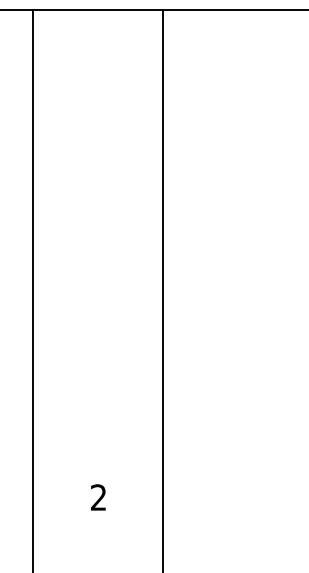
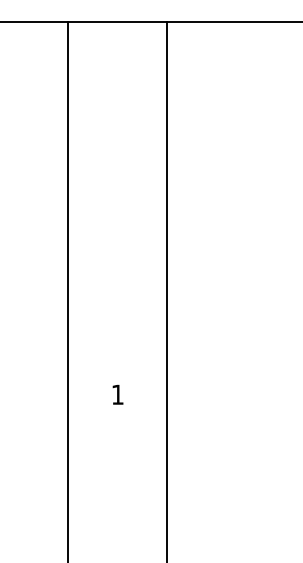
text: (98, 497) -> (117, 394), 2 -> 1

